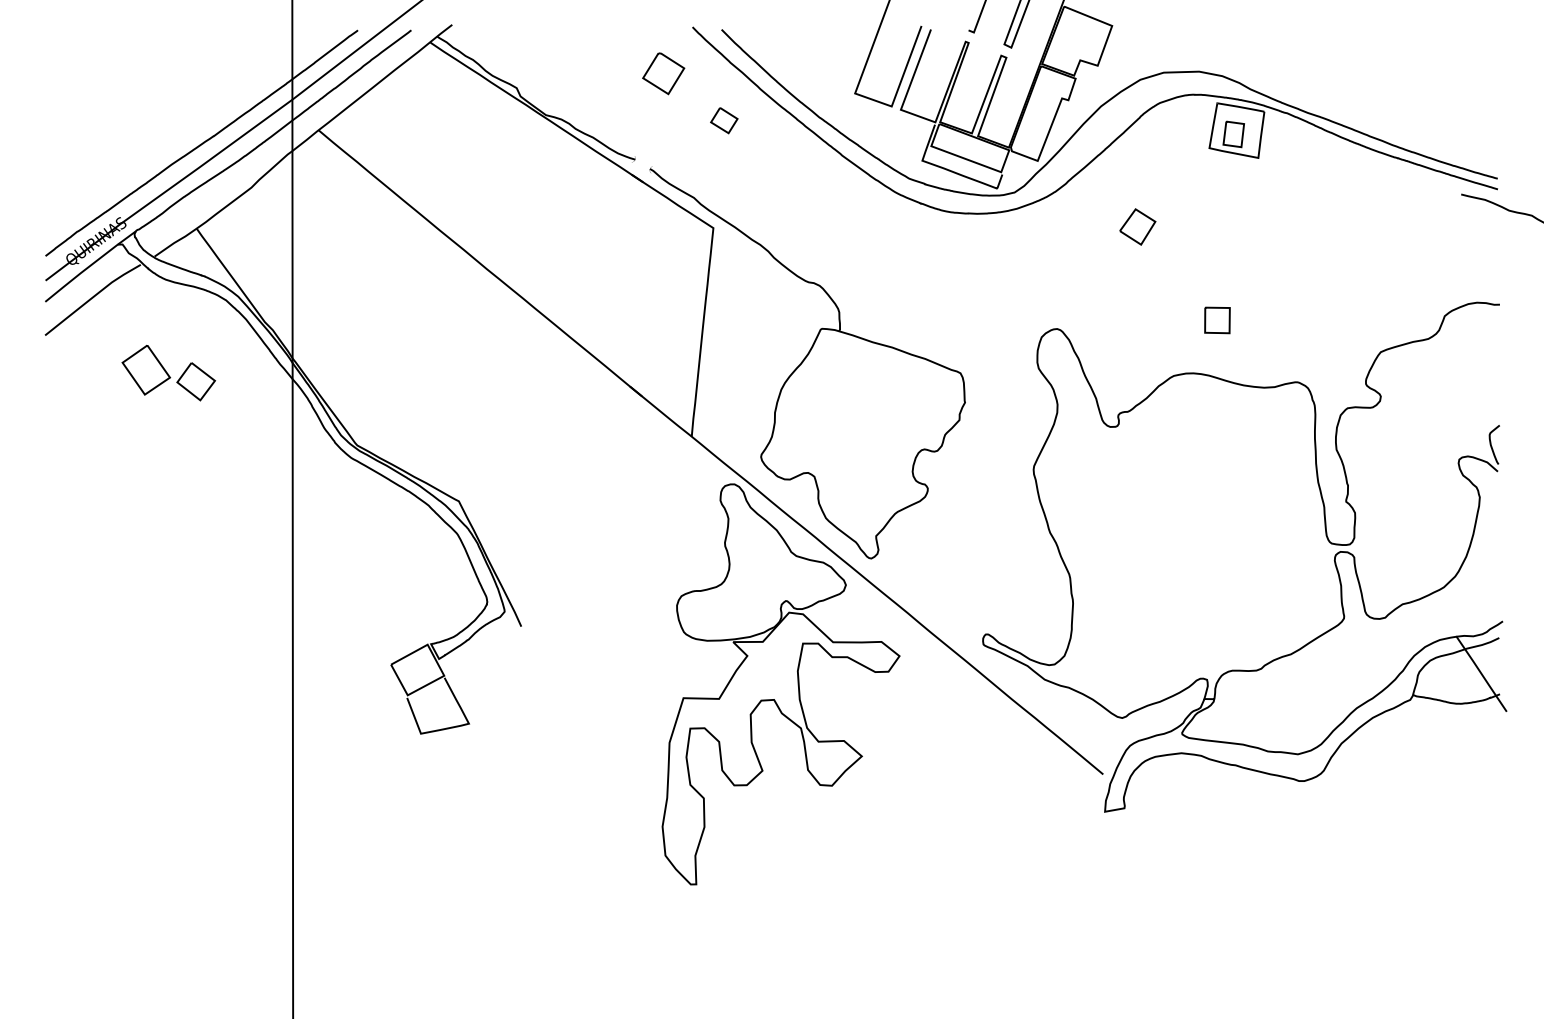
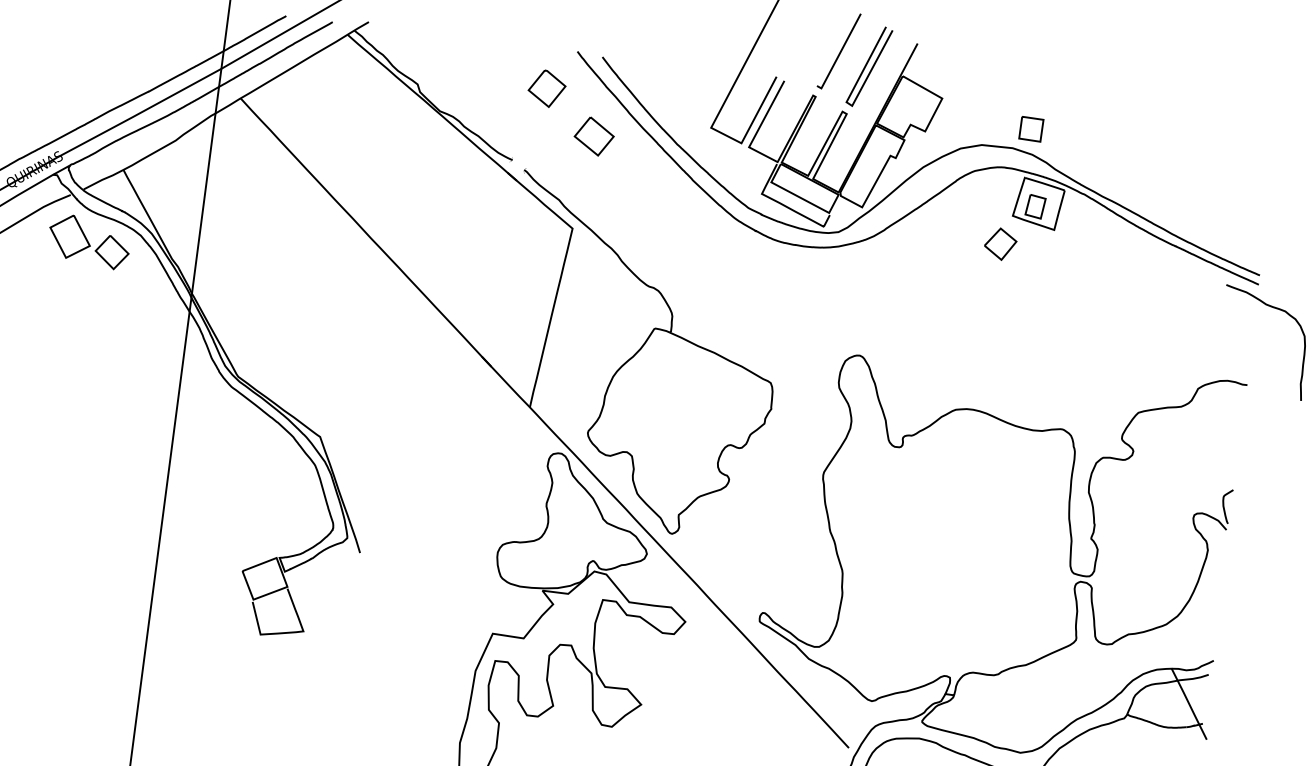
part: (724, 120) -> (594, 136), size x1.67
part: (1137, 226) -> (1000, 243), moved
part: (1217, 320) -> (1031, 129), moved
part: (168, 373) -> (89, 242), moved

